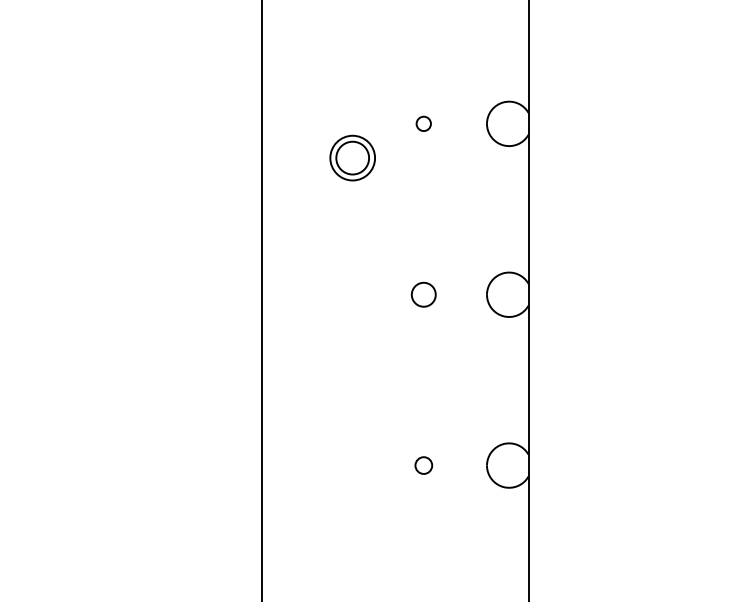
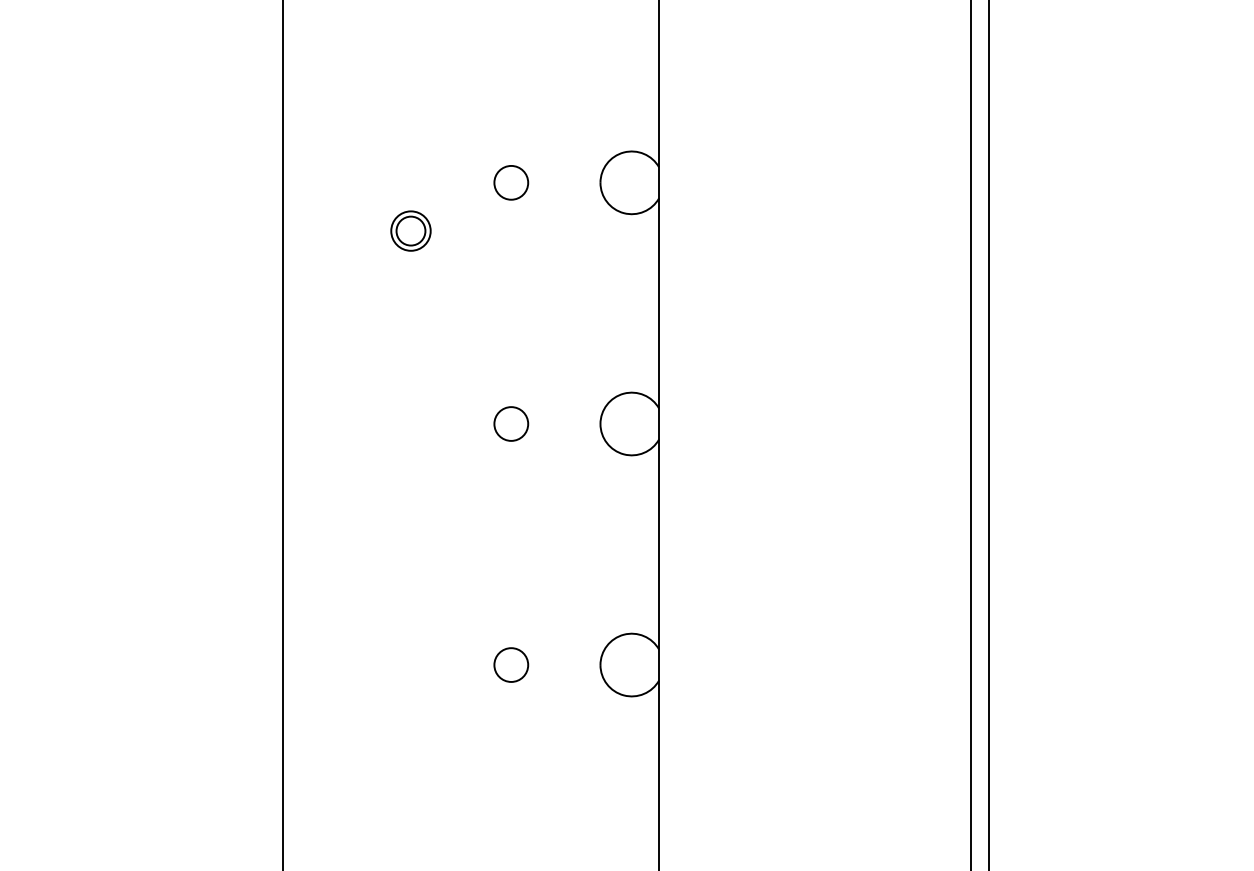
circle: (423, 123) -> (511, 182), size x1.67
part: (352, 157) -> (410, 230), size x0.62
circle: (423, 465) -> (511, 664), size x1.43

